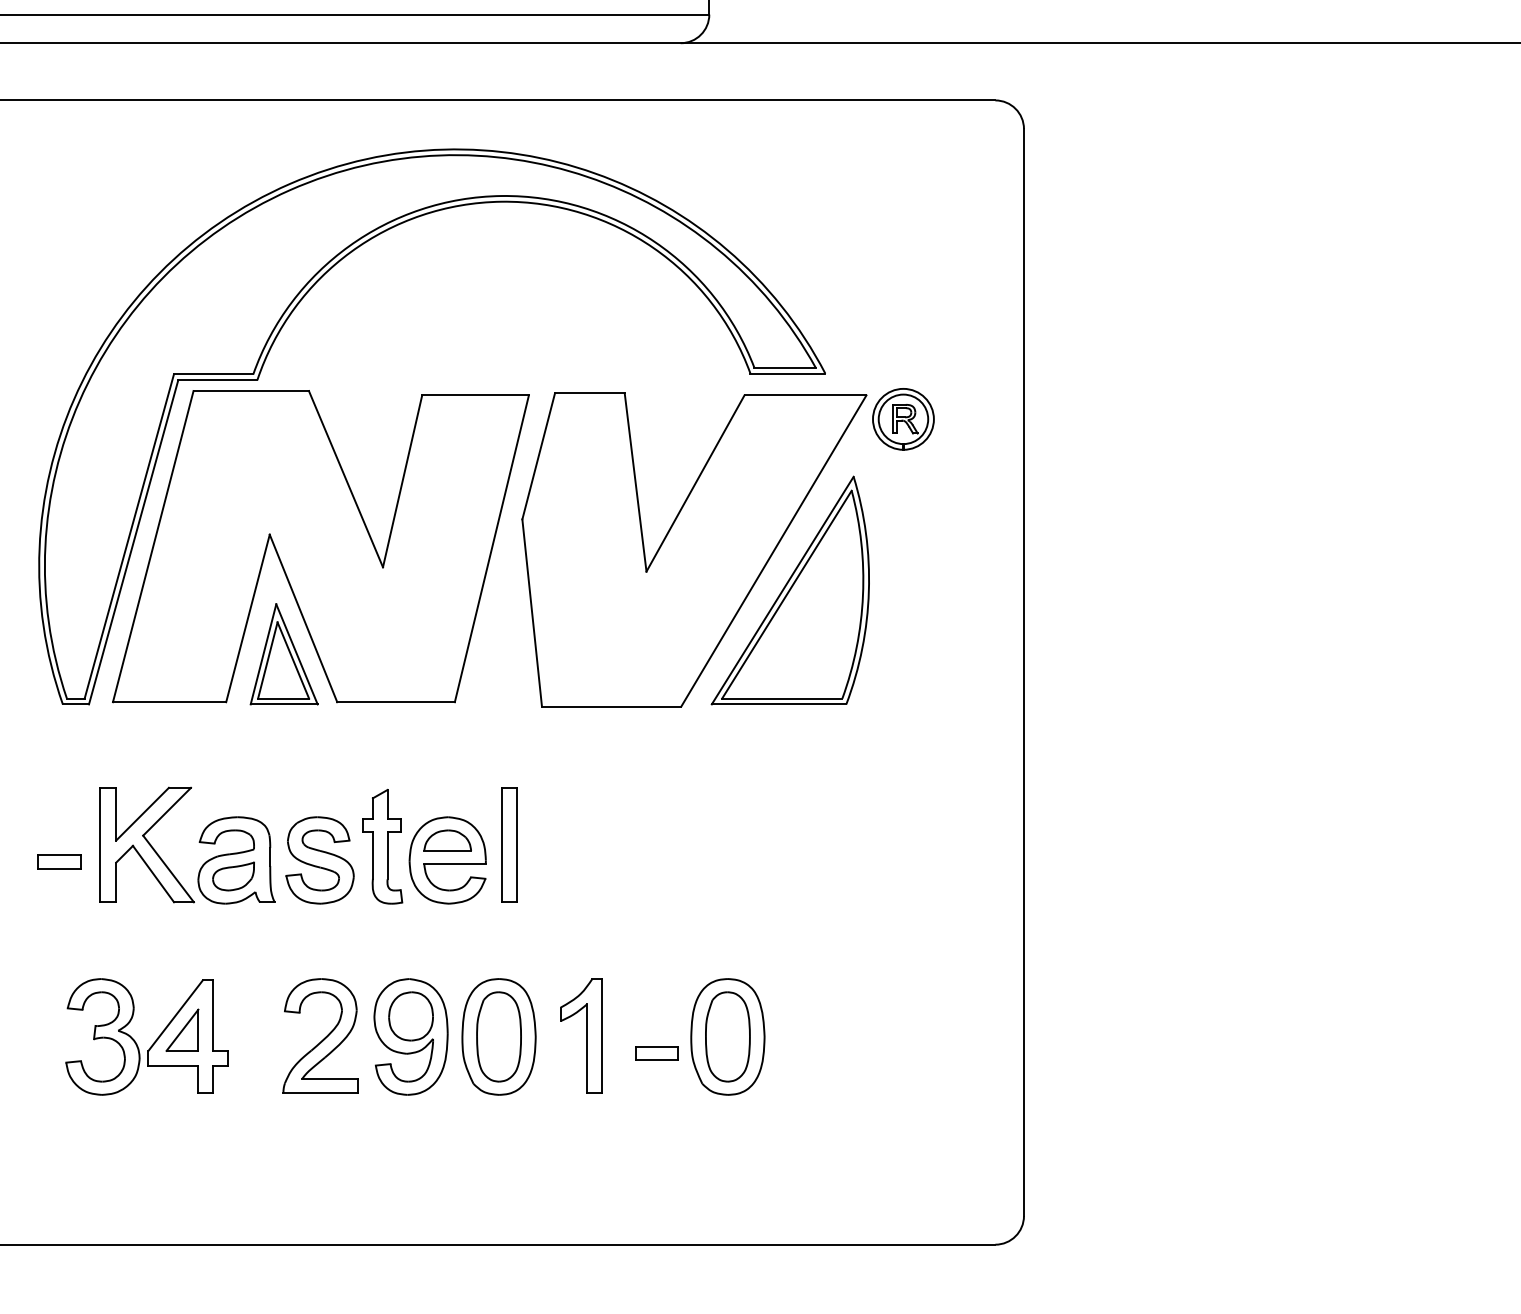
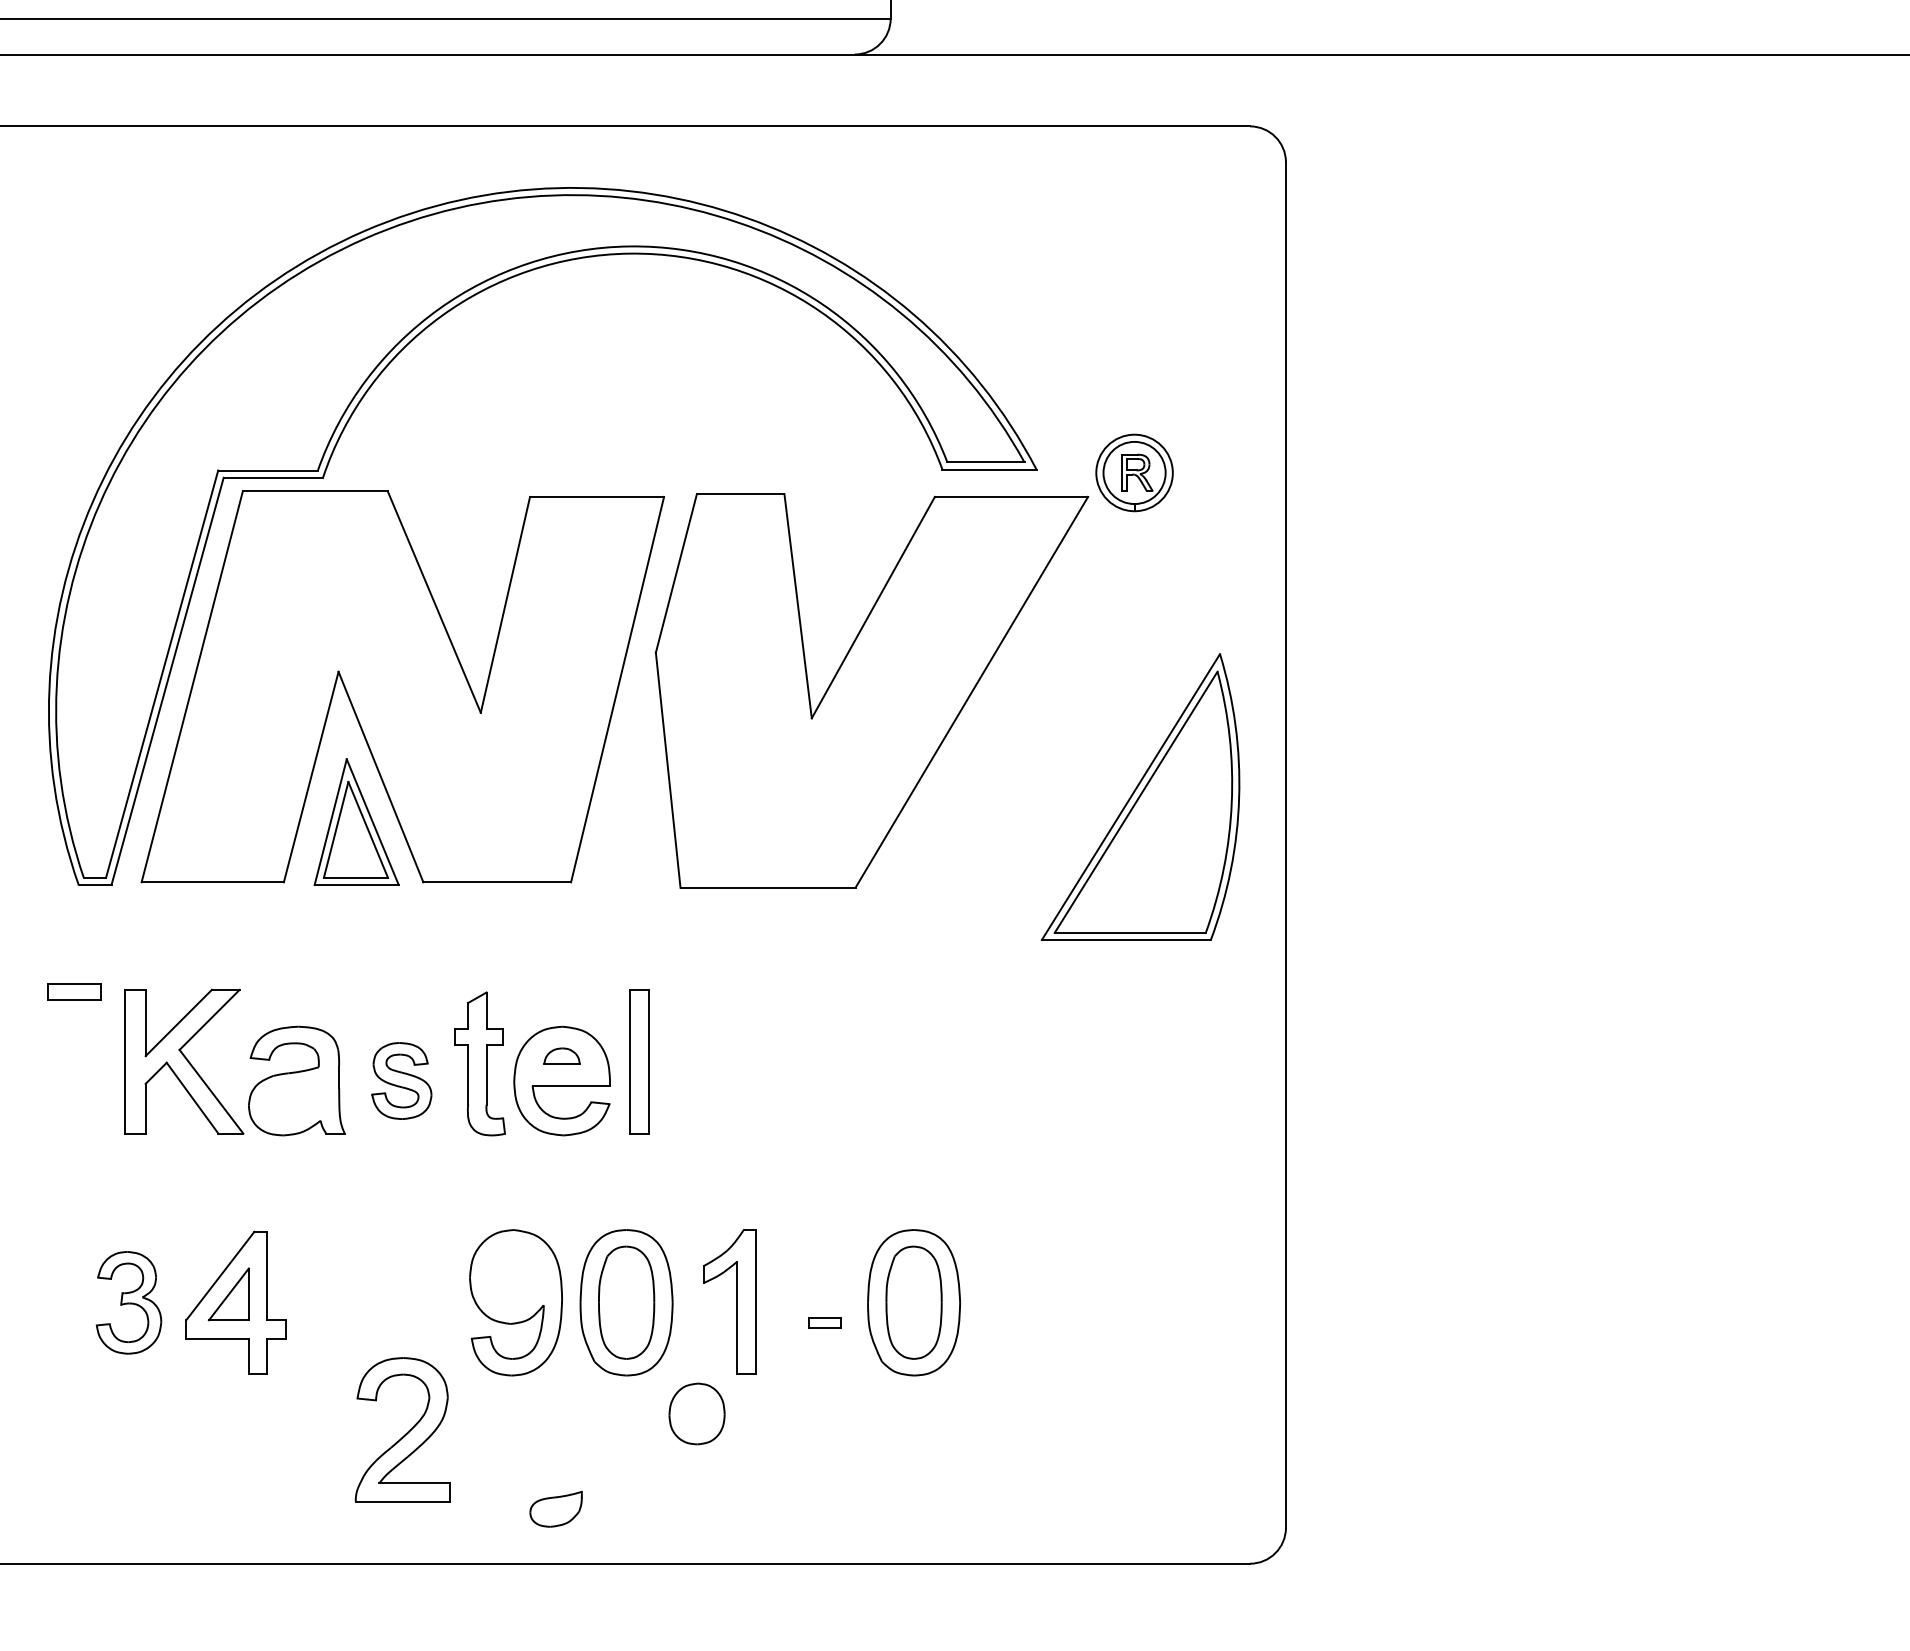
part: (903, 418) -> (1134, 472), moved
part: (790, 590) -> (1140, 796), moved
part: (447, 840) -> (561, 1055), size x0.6
part: (319, 860) -> (401, 1080), size x0.7
part: (59, 861) -> (74, 991), moved
part: (233, 875) -> (555, 1508), moved
part: (410, 1016) -> (696, 1413), moved
part: (320, 1035) -> (402, 1429), moved
part: (102, 1036) -> (128, 1302), size x0.7
part: (656, 1052) -> (824, 1322), size x0.6

